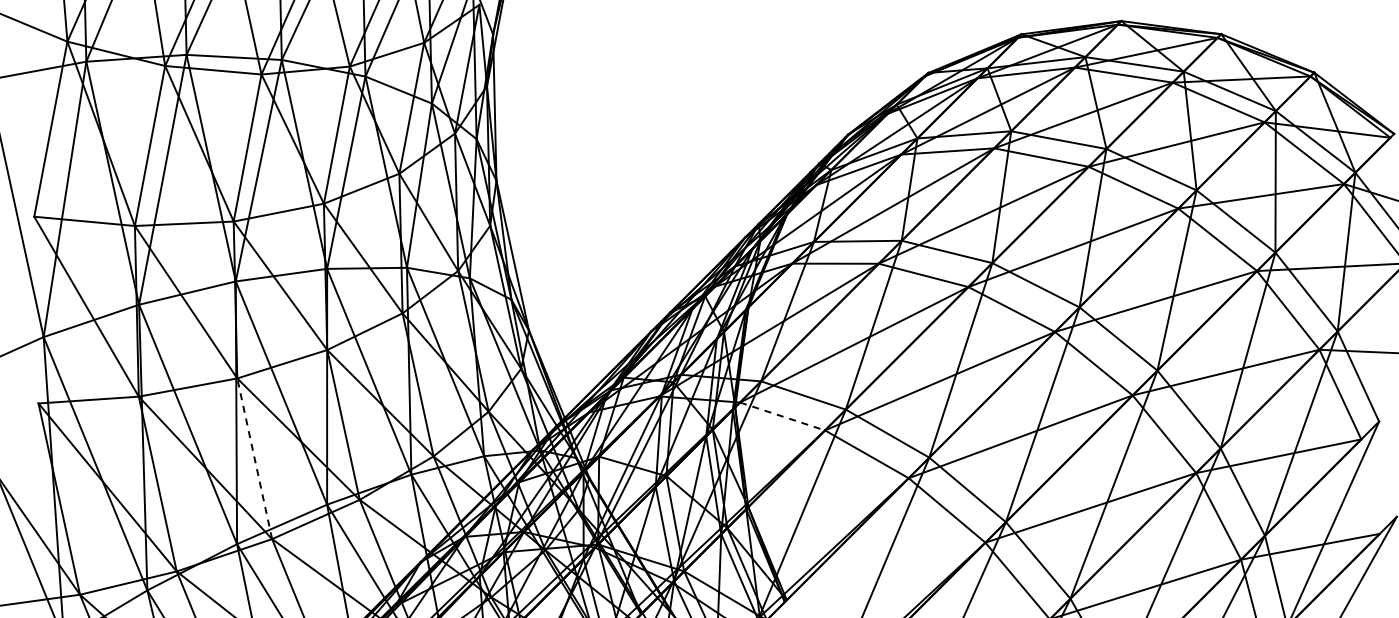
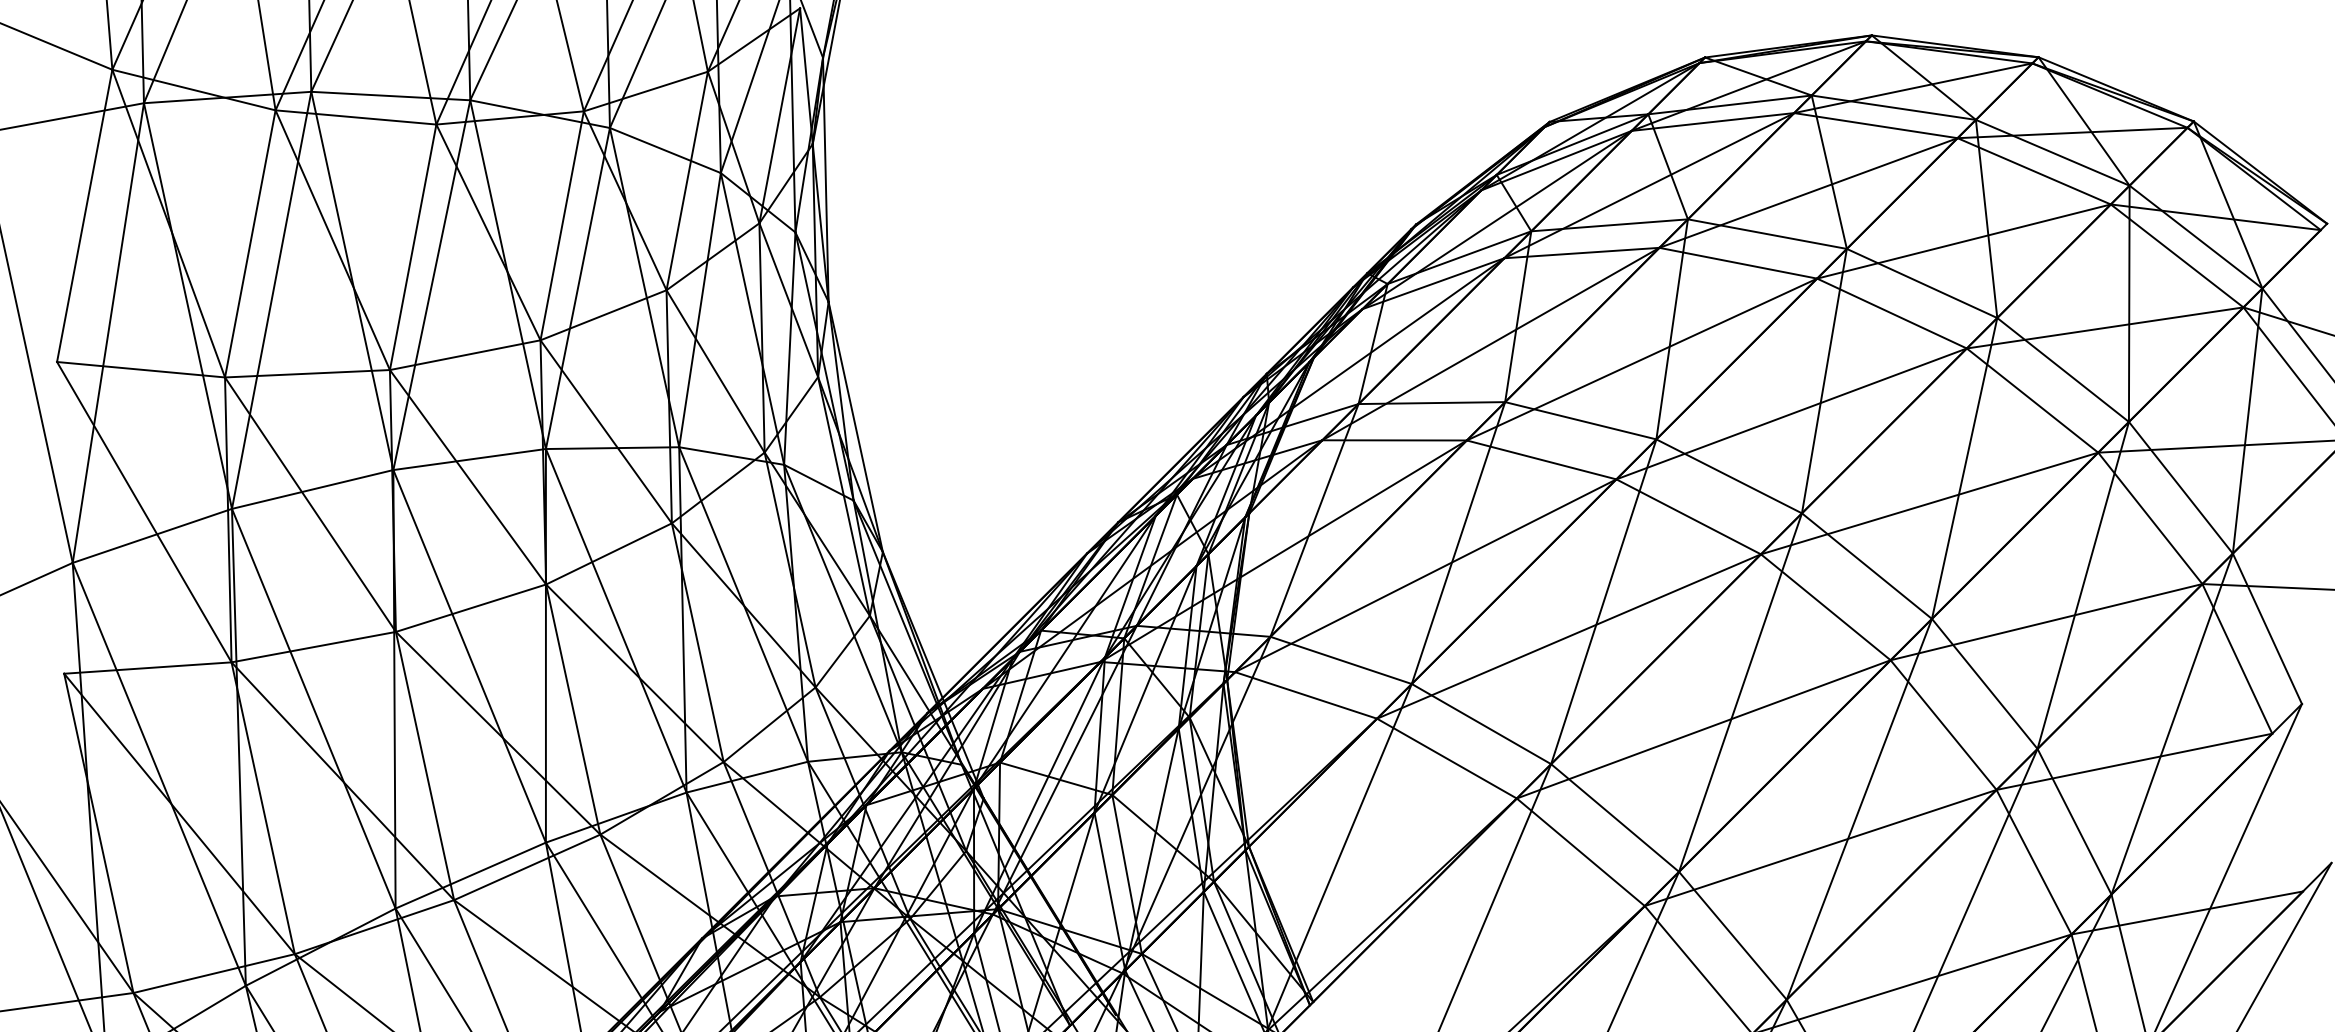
line: (782, 416) -> (1306, 695), dashed -> solid
line: (254, 458) -> (424, 765), dashed -> solid

